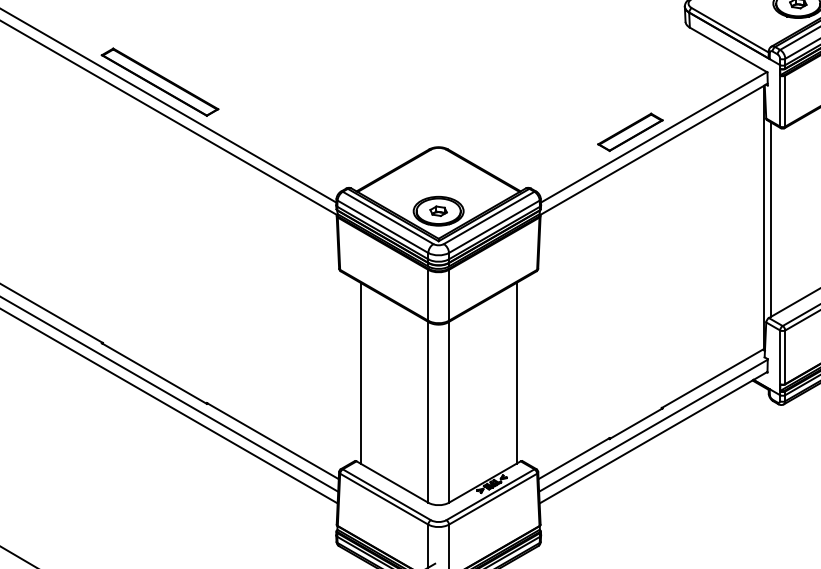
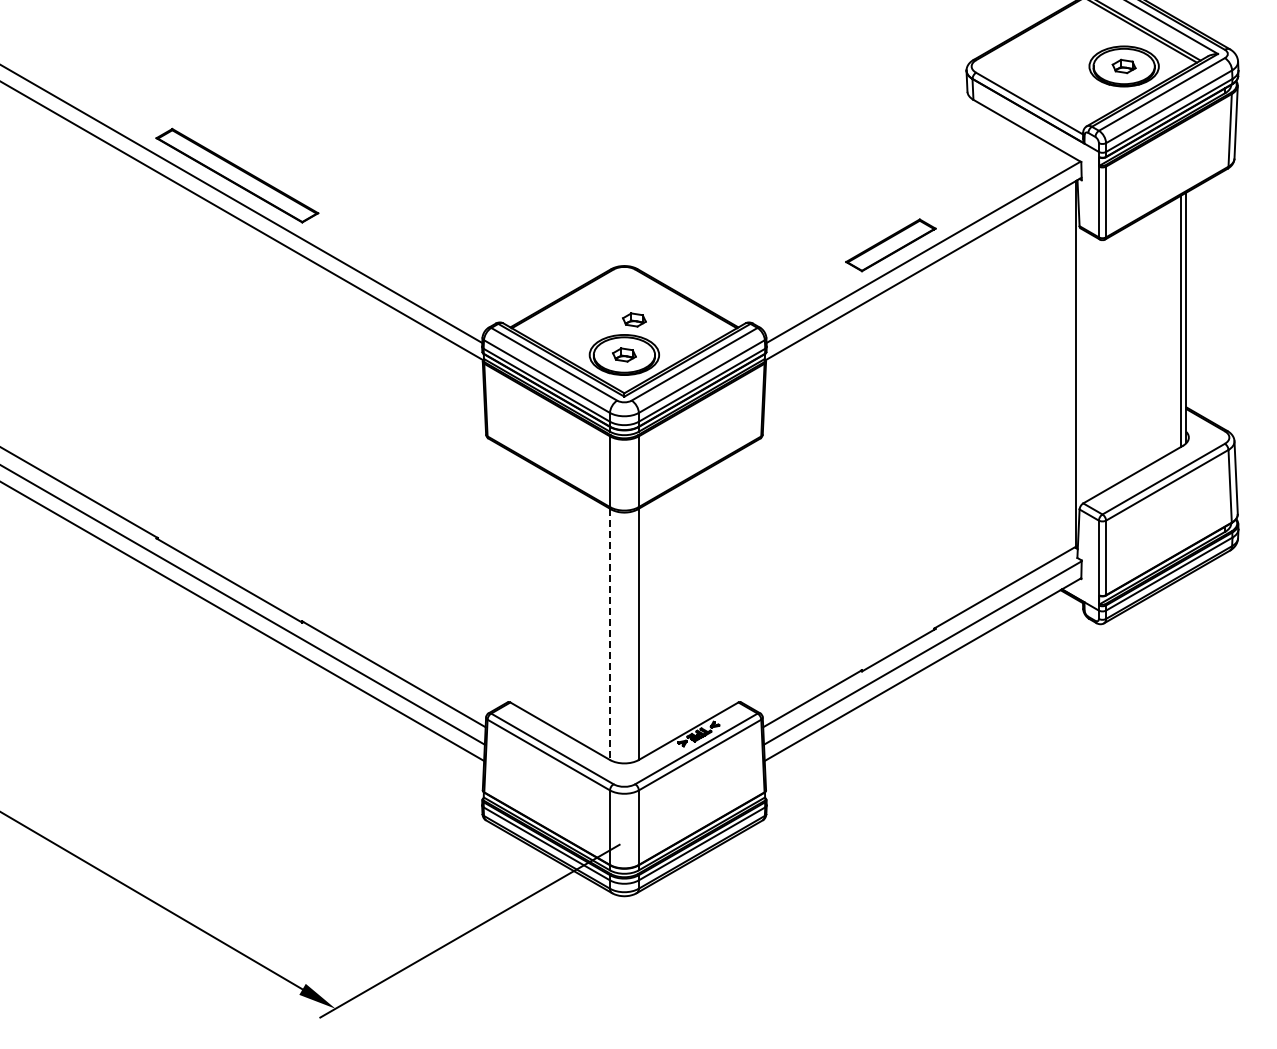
part: (445, 185) -> (634, 319), added
line: (771, 219) -> (1086, 366), removed
line: (360, 372) -> (516, 579), removed
line: (516, 372) -> (732, 579), removed
line: (428, 412) -> (610, 634), solid -> dashed

